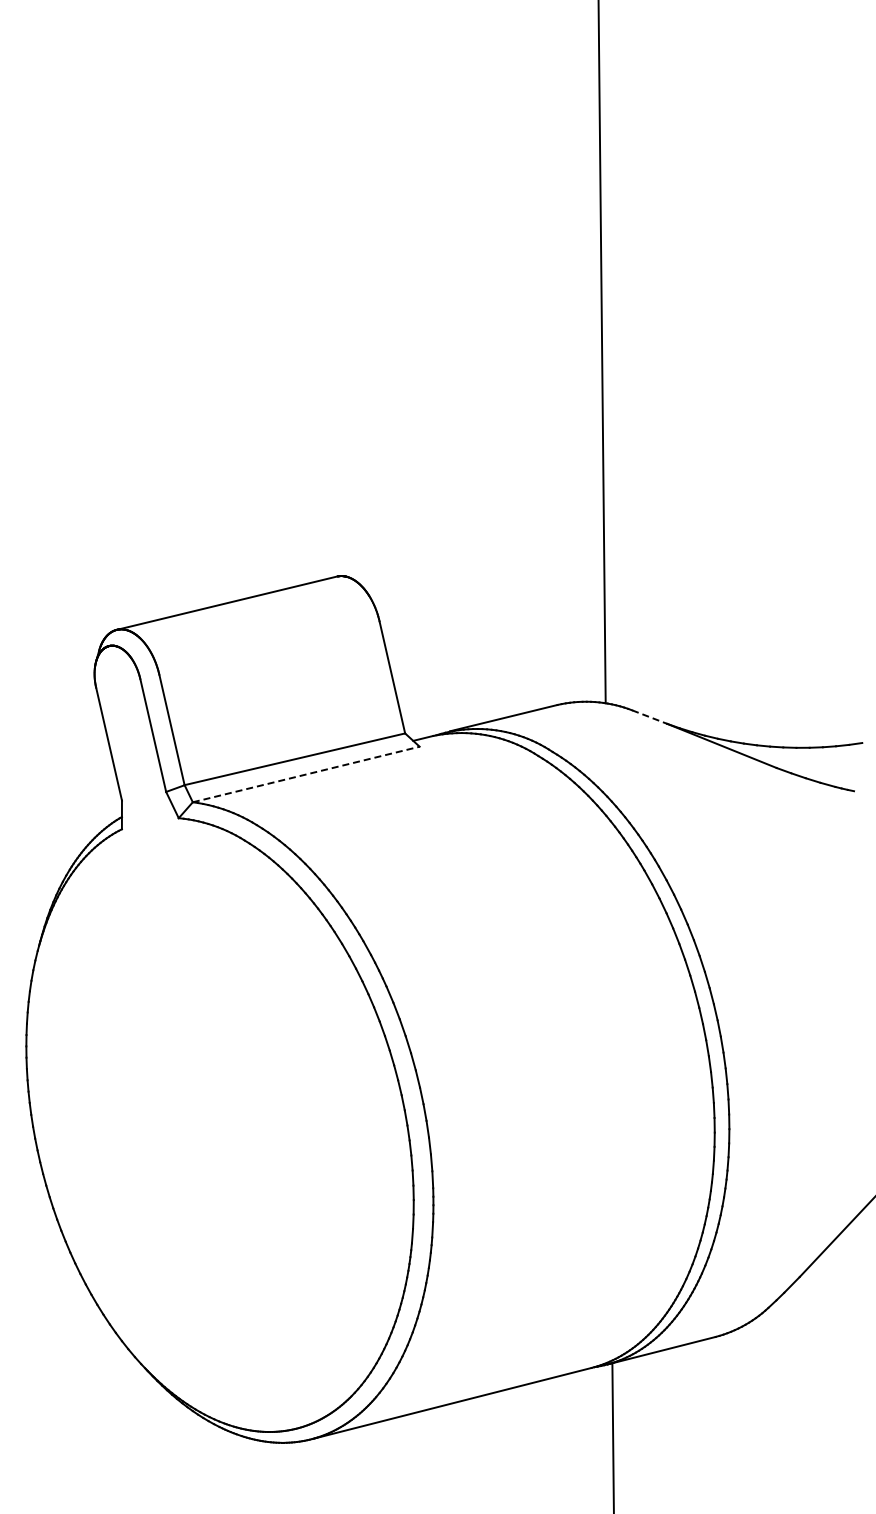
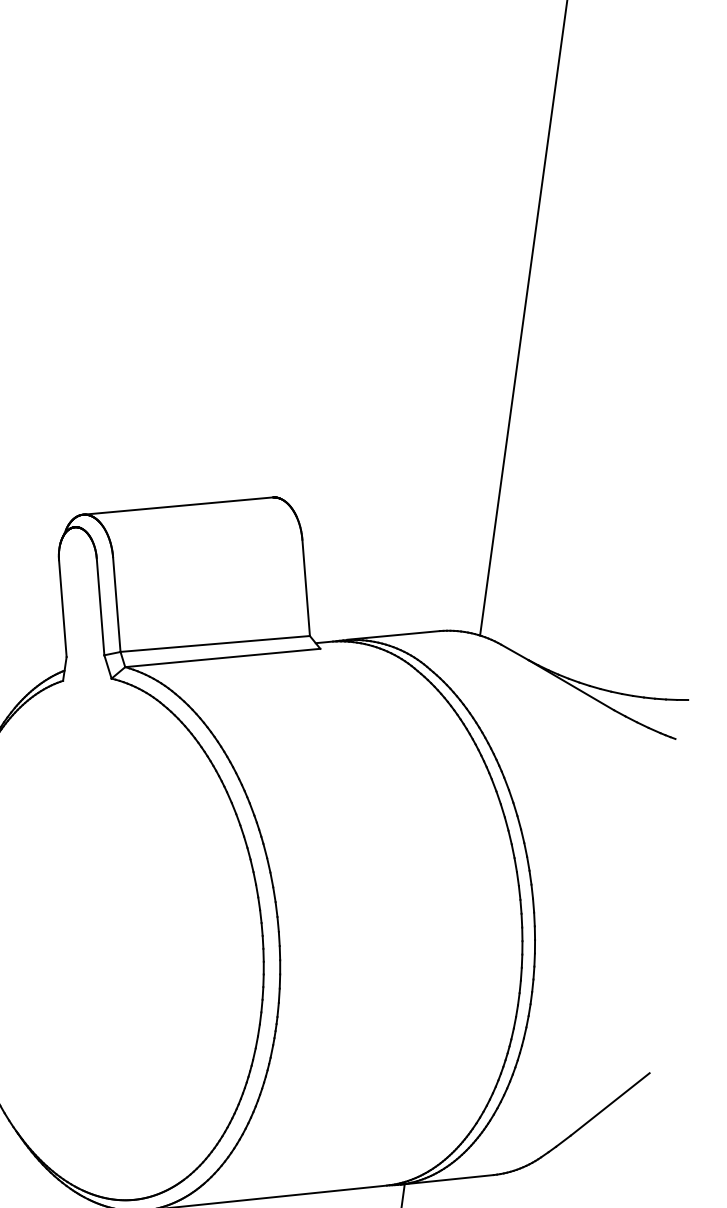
line: (649, 717) -> (514, 652), dashed -> solid
line: (306, 774) -> (223, 658), dashed -> solid

